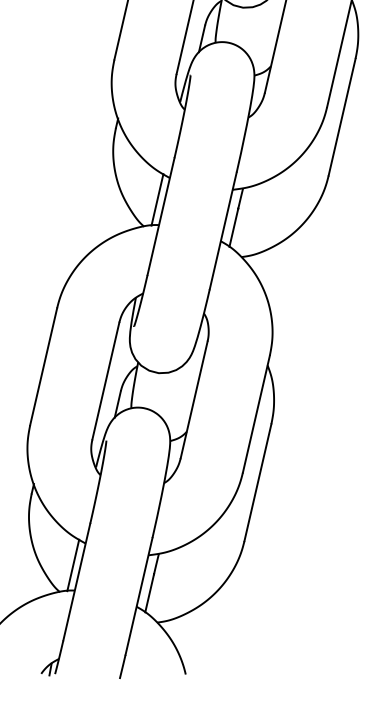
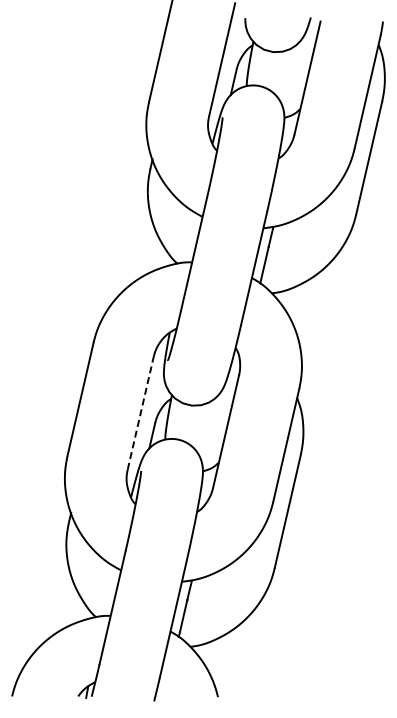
line: (157, 199) -> (190, 237), removed
line: (105, 381) -> (140, 413), solid -> dashed
line: (72, 565) -> (108, 591), removed

